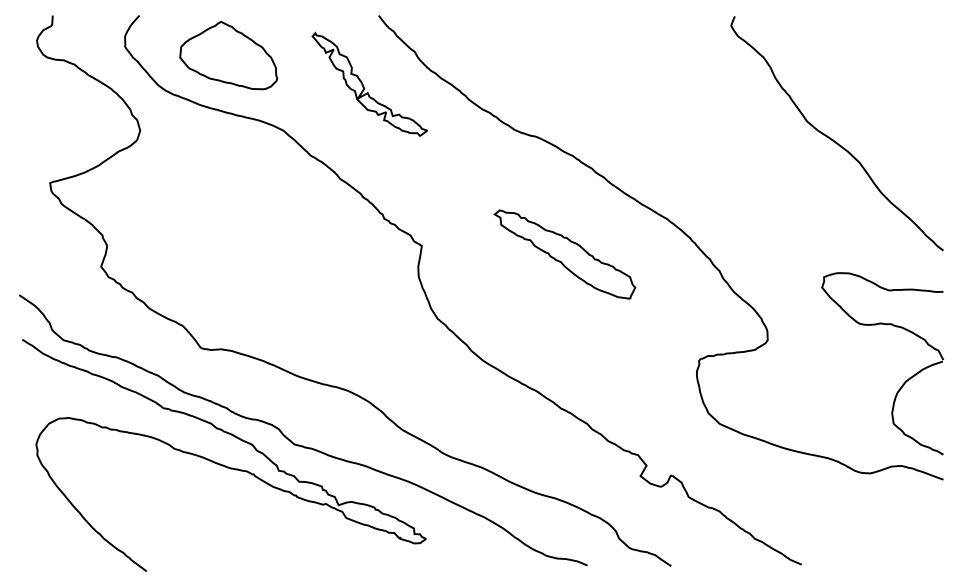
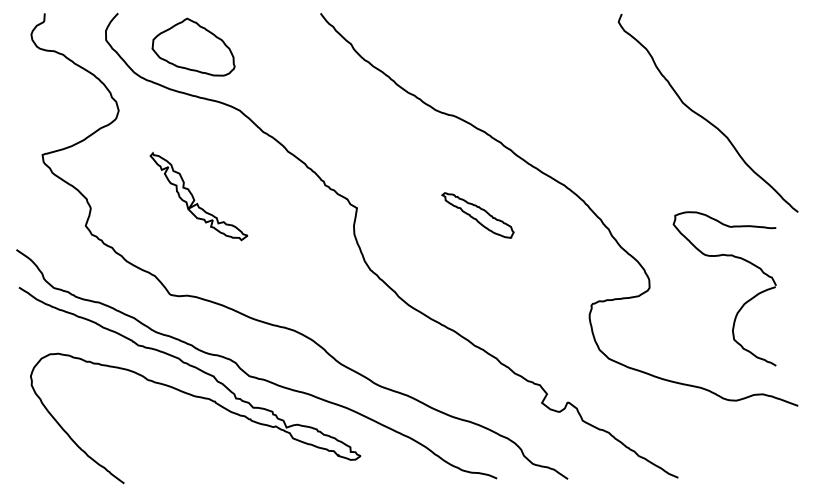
part: (369, 84) -> (198, 196), moved
part: (564, 254) -> (477, 215), size x0.6
part: (903, 382) -> (742, 304), moved

